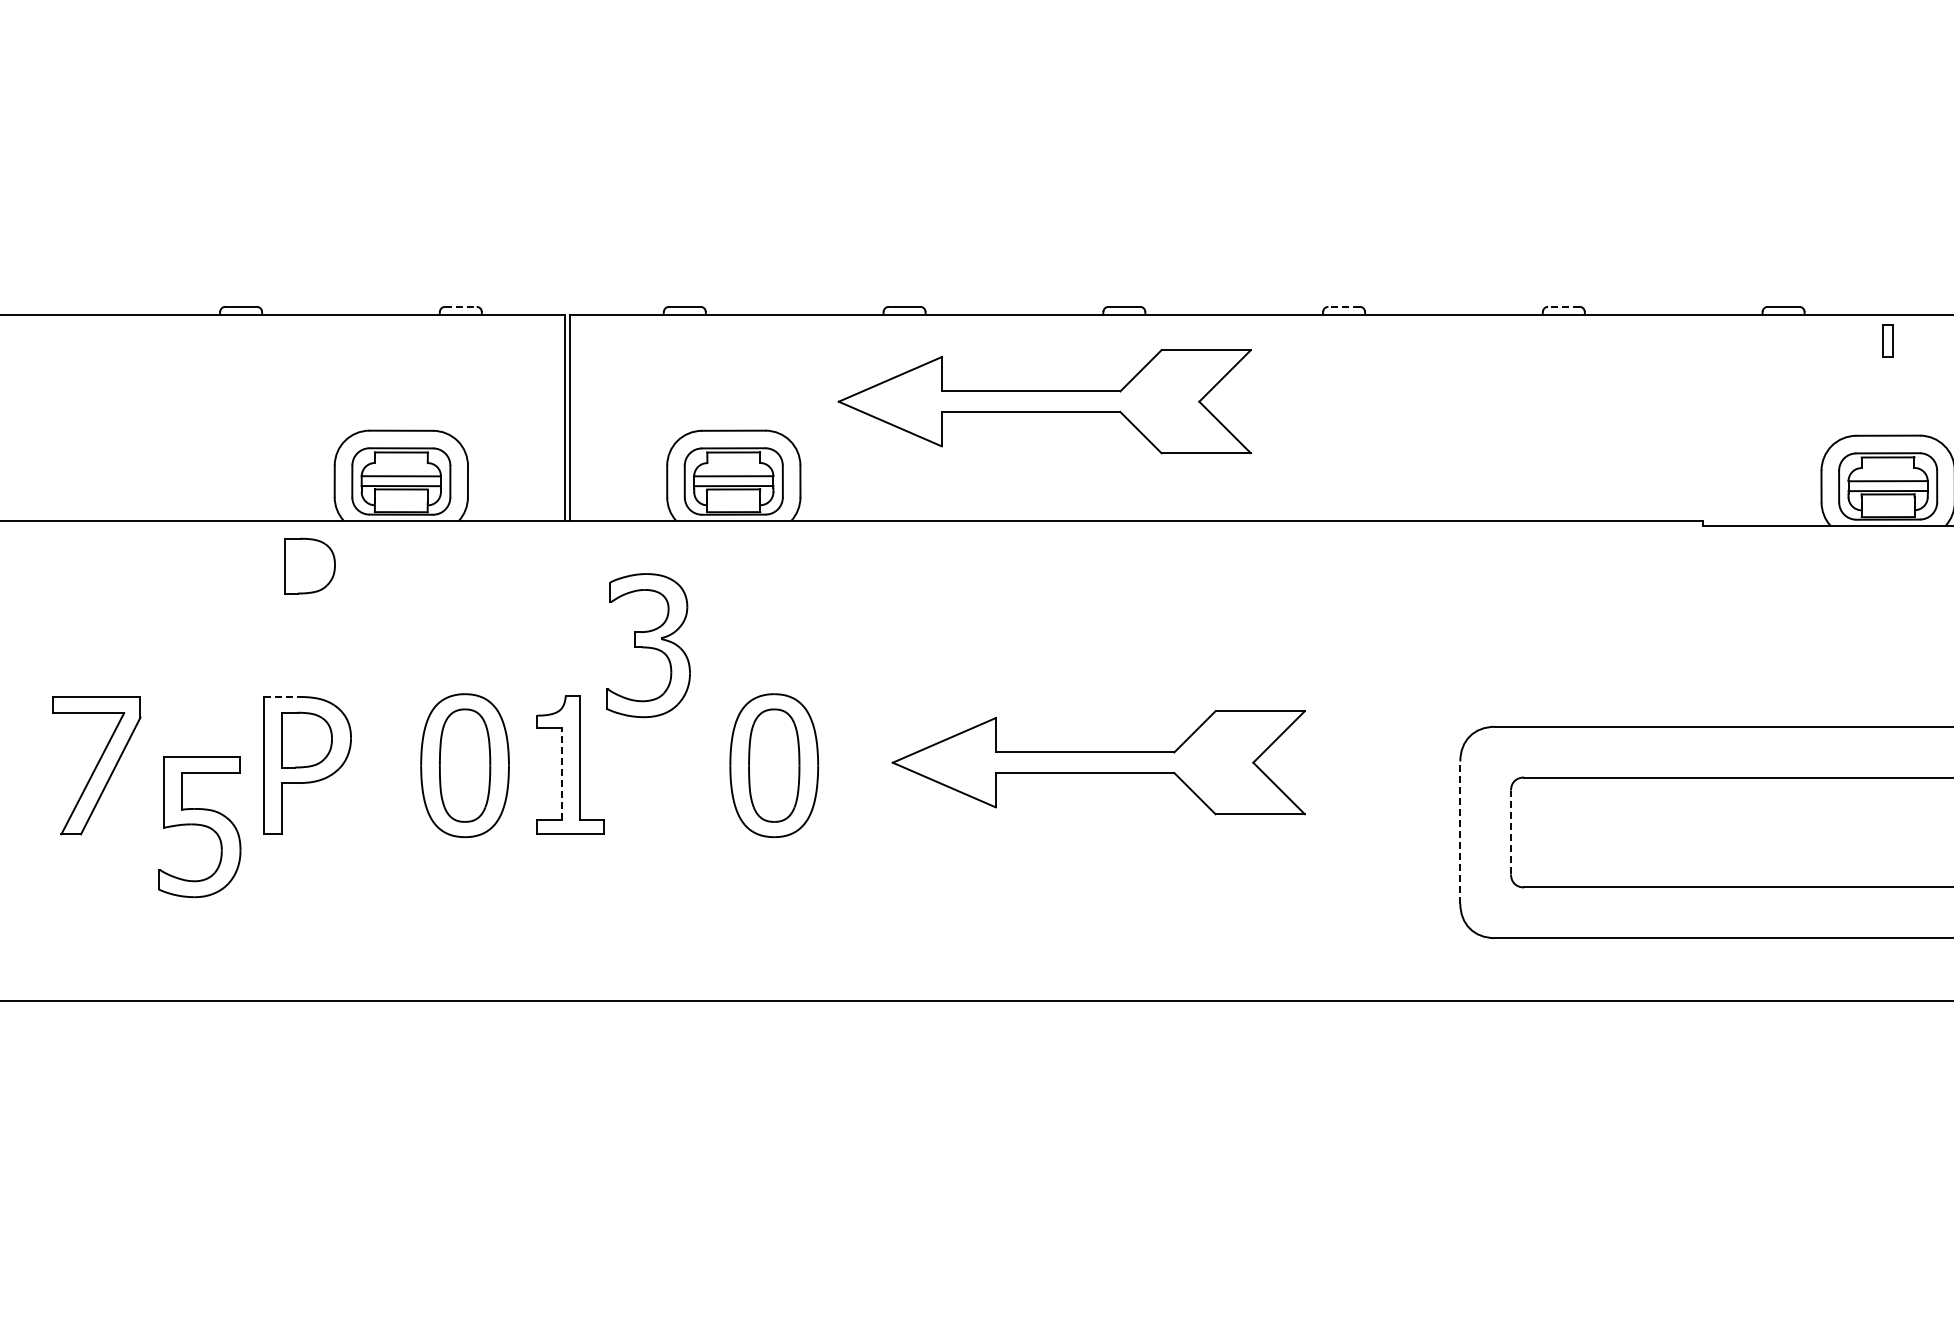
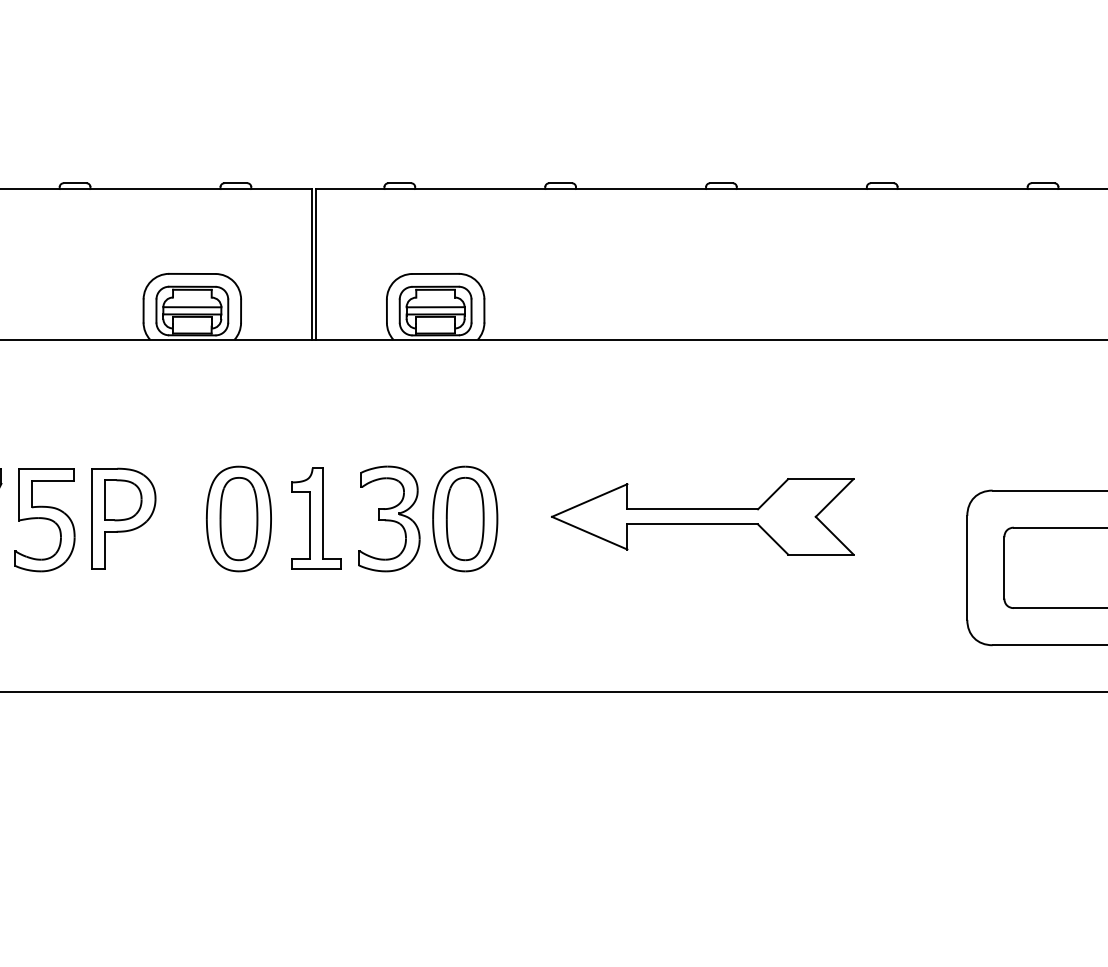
line: (460, 306) -> (235, 183), dashed -> solid
line: (1344, 306) -> (882, 183), dashed -> solid
line: (1563, 306) -> (1042, 183), dashed -> solid
part: (1044, 401) -> (663, 252), removed
part: (309, 565) -> (125, 372), removed
part: (648, 645) -> (389, 518), moved
line: (281, 696) -> (104, 468), dashed -> solid
line: (562, 773) -> (310, 524), dashed -> solid
part: (199, 827) -> (44, 520), moved
line: (1460, 831) -> (967, 567), dashed -> solid
line: (1511, 832) -> (1004, 567), dashed -> solid

